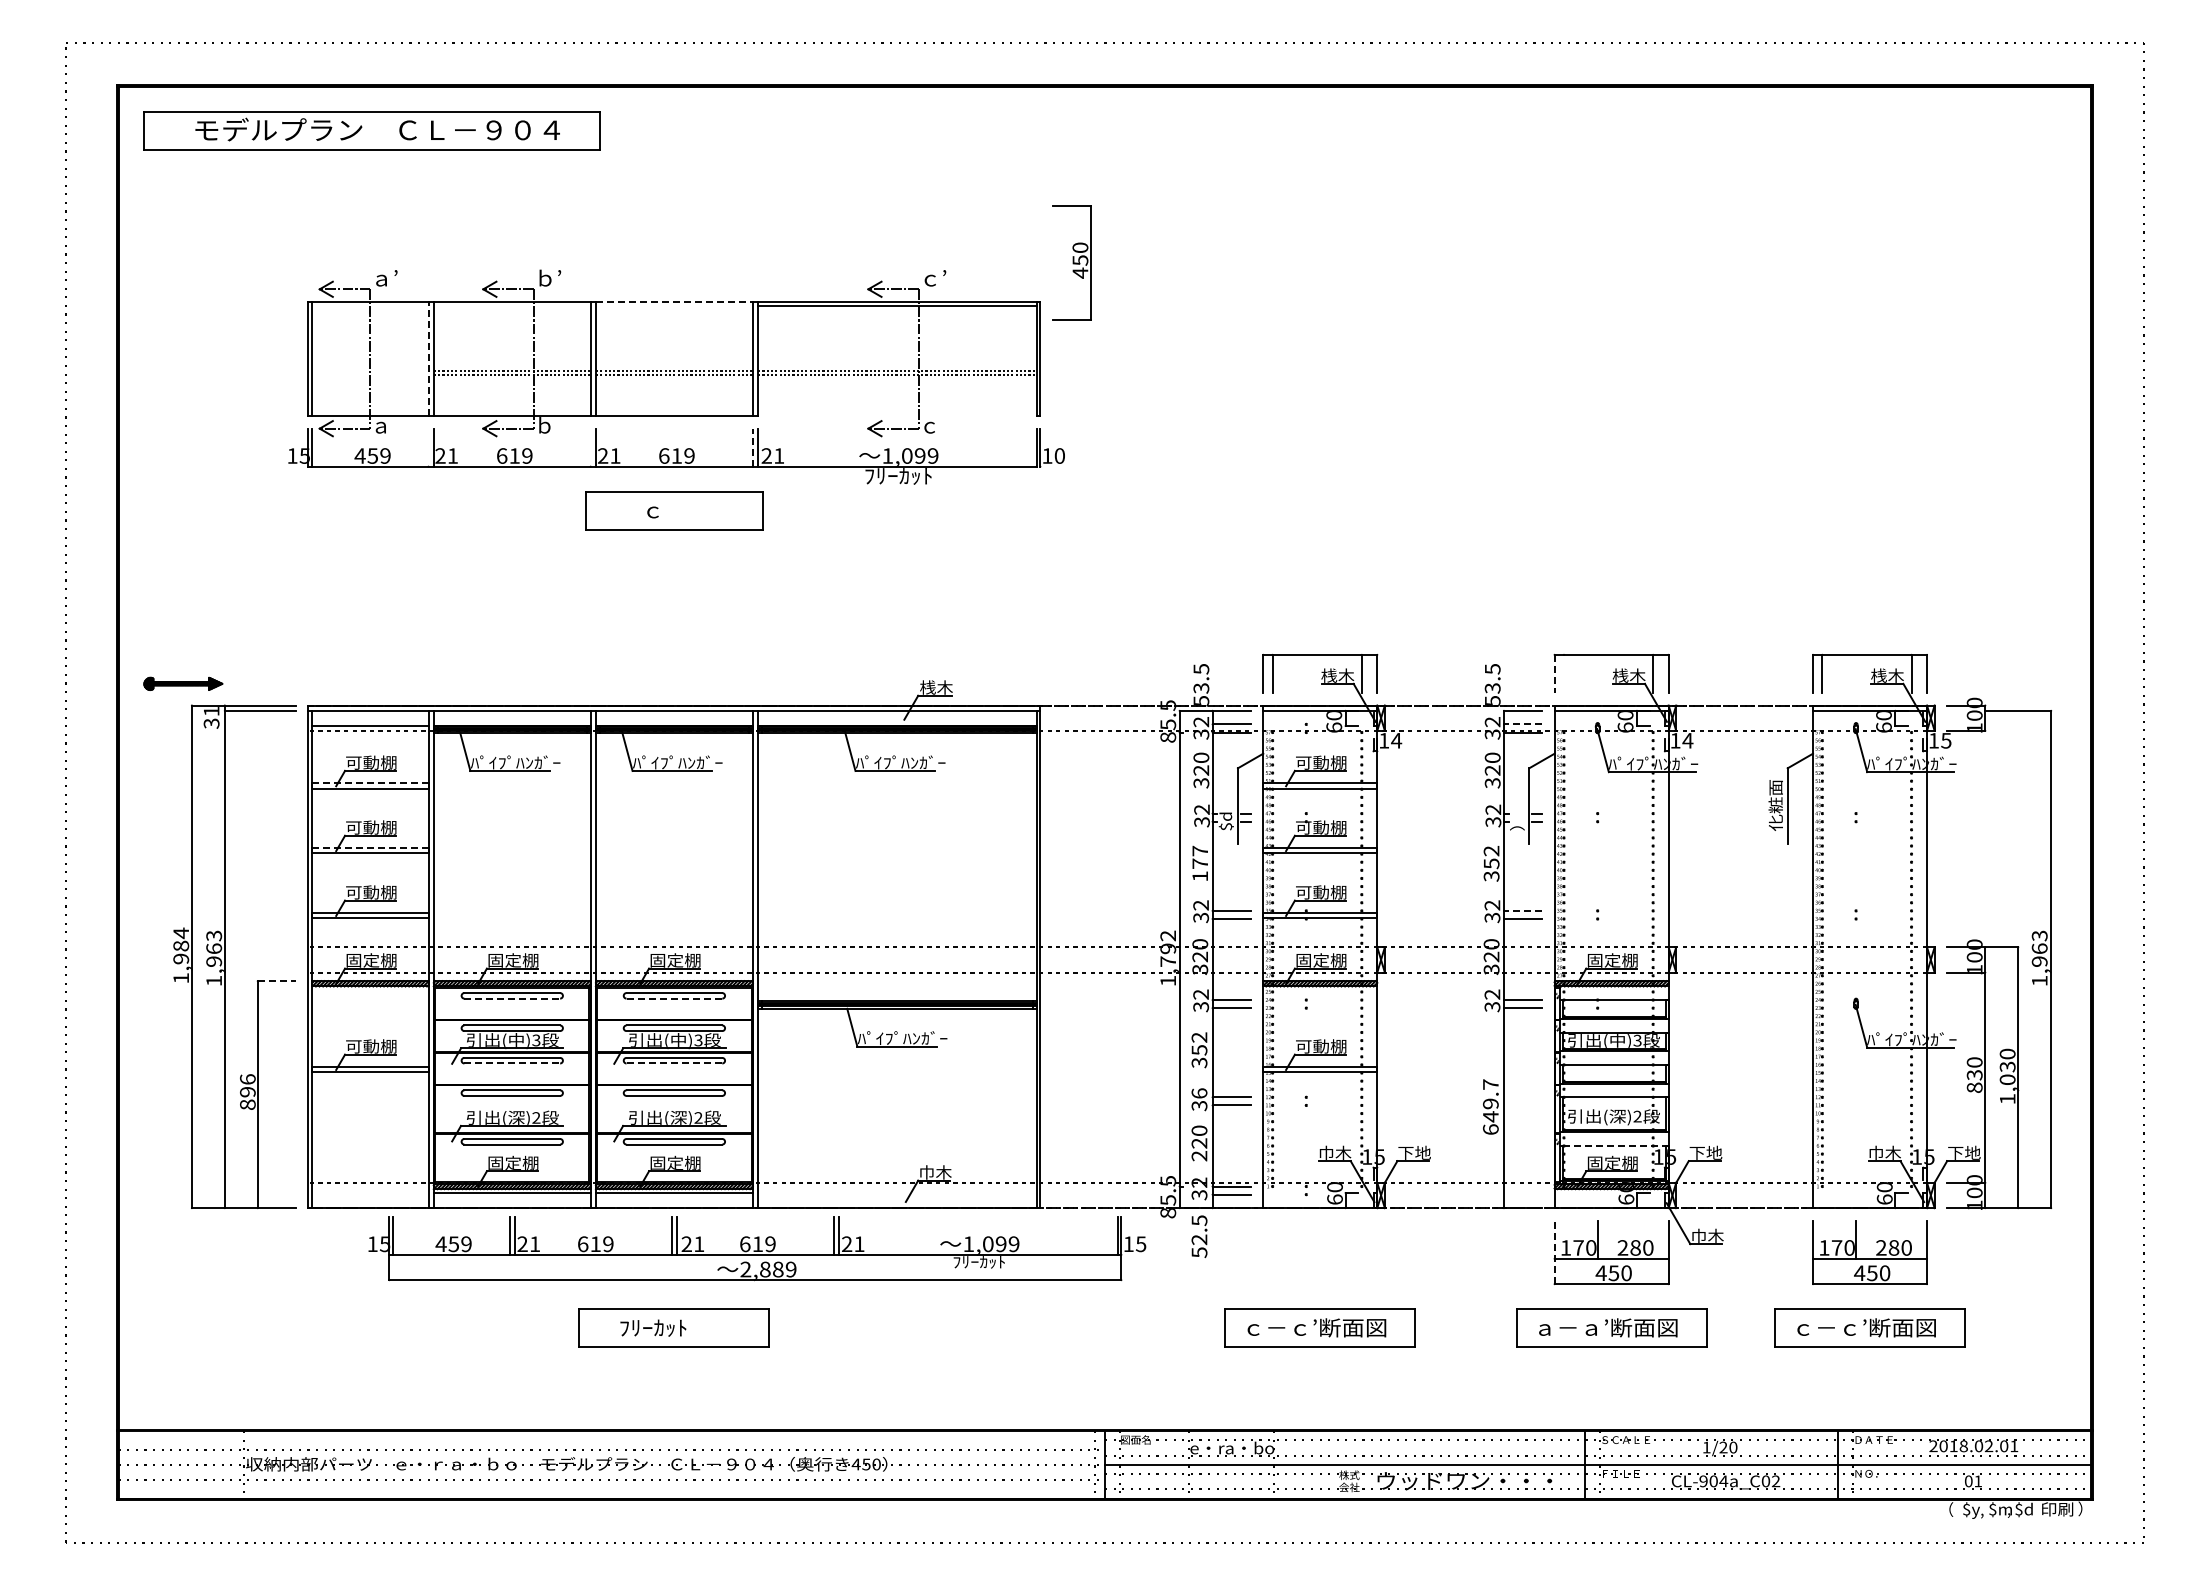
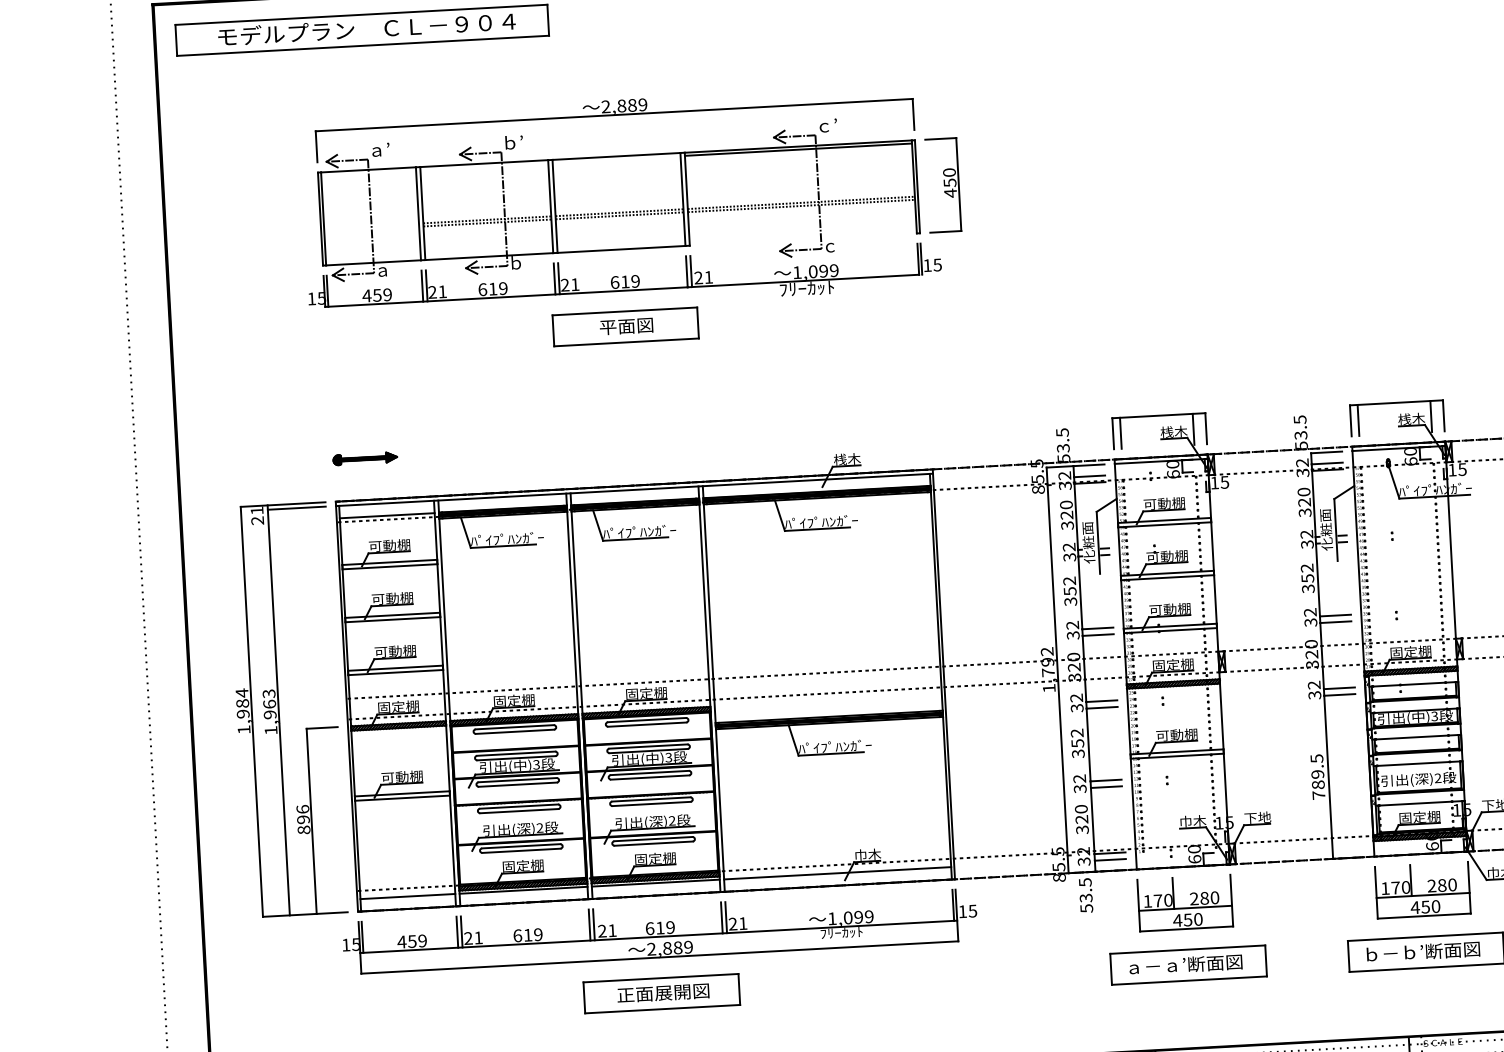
part: (673, 252) -> (613, 116), added
part: (1071, 262) -> (942, 184), moved
line: (674, 302) -> (616, 156), dashed -> solid
line: (428, 358) -> (418, 213), dashed -> solid
line: (428, 447) -> (422, 285), added
line: (590, 447) -> (554, 278), added
line: (752, 447) -> (686, 271), dashed -> solid
text: (1059, 455) -> (937, 264), 10 -> 15
text: (674, 510) -> (625, 326), ｃ -> 平面図
line: (1564, 673) -> (1358, 420), added
line: (1554, 674) -> (1350, 421), dashed -> solid
part: (183, 683) -> (365, 458), moved
text: (211, 723) -> (257, 520), 31 -> 21
line: (1522, 724) -> (1326, 463), dashed -> solid
text: (1396, 740) -> (1224, 482), 14 -> 15
text: (1687, 740) -> (1462, 469), 14 -> 15
line: (369, 783) -> (389, 562), dashed -> solid
text: (1225, 805) -> (1088, 542), $d -> 化粧面
text: (1517, 805) -> (1326, 529), ） -> 化粧面
line: (369, 848) -> (391, 615), dashed -> solid
text: (1200, 863) -> (1070, 591), 177 -> 352
line: (1522, 910) -> (1335, 615), dashed -> solid
line: (277, 981) -> (322, 728), dashed -> solid
line: (512, 998) -> (515, 731), dashed -> solid
line: (674, 998) -> (647, 724), dashed -> solid
line: (512, 1063) -> (518, 784), dashed -> solid
line: (674, 1063) -> (650, 777), dashed -> solid
text: (1199, 1093) -> (1079, 778), 36 -> 32
text: (1490, 1106) -> (1317, 776), 649.7 -> 789.5
line: (1614, 1146) -> (1420, 803), dashed -> solid
text: (1199, 1156) -> (1082, 830), 220 -> 320
line: (370, 1192) -> (407, 896), added
line: (897, 1192) -> (837, 872), added
text: (1199, 1239) -> (1086, 897), 52.5 -> 53.5
part: (757, 1248) -> (660, 931), moved
part: (1320, 1252) -> (1185, 903), added
line: (1554, 1252) -> (1376, 892), dashed -> solid
text: (1568, 1327) -> (1391, 953), ａ－ａ’断面図 -> ｂ－ｂ’断面図
text: (675, 1328) -> (662, 993), ﾌﾘｰｶｯﾄ -> 正面展開図
text: (1276, 1329) -> (1152, 967), ｃ－ｃ’断面図 -> ａ－ａ’断面図

